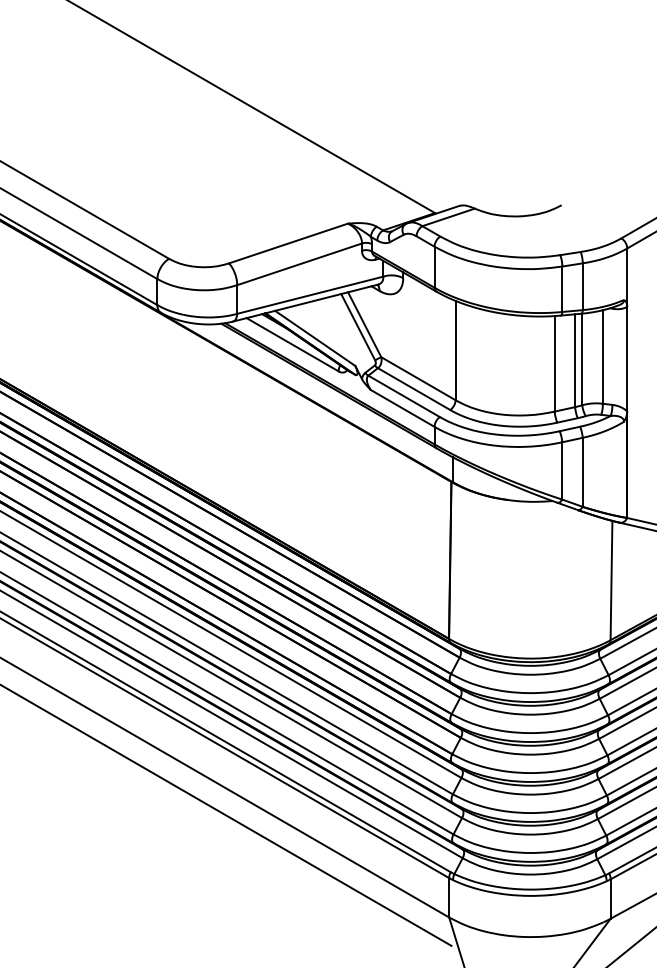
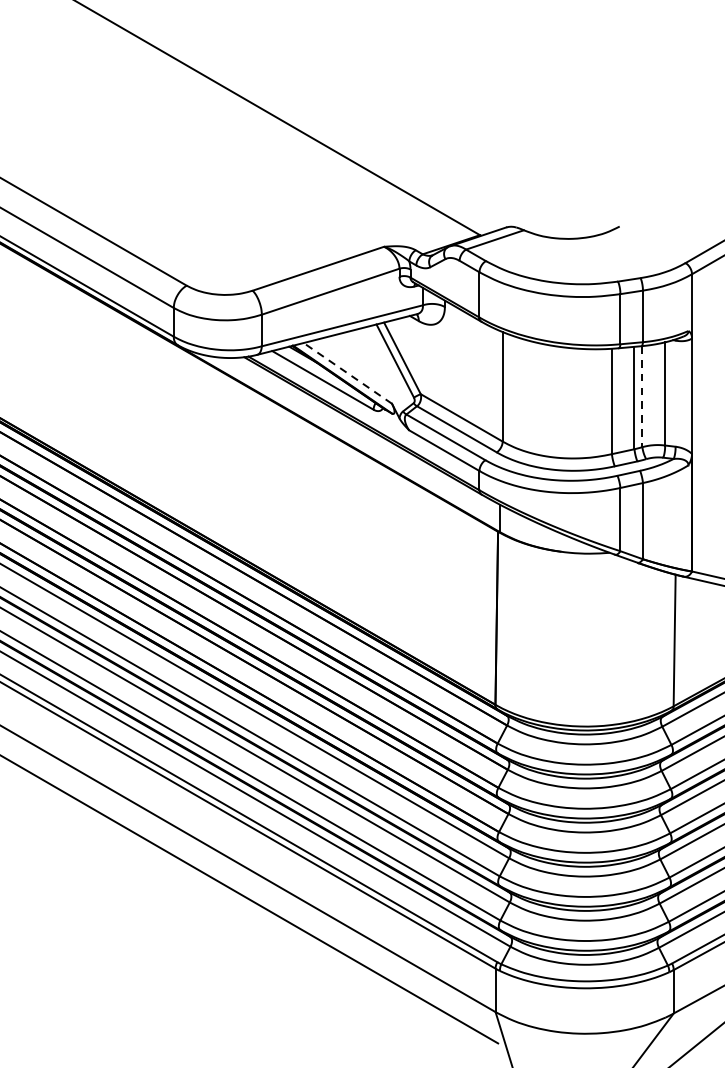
line: (315, 338) -> (348, 373), solid -> dashed
line: (582, 359) -> (642, 396), solid -> dashed

